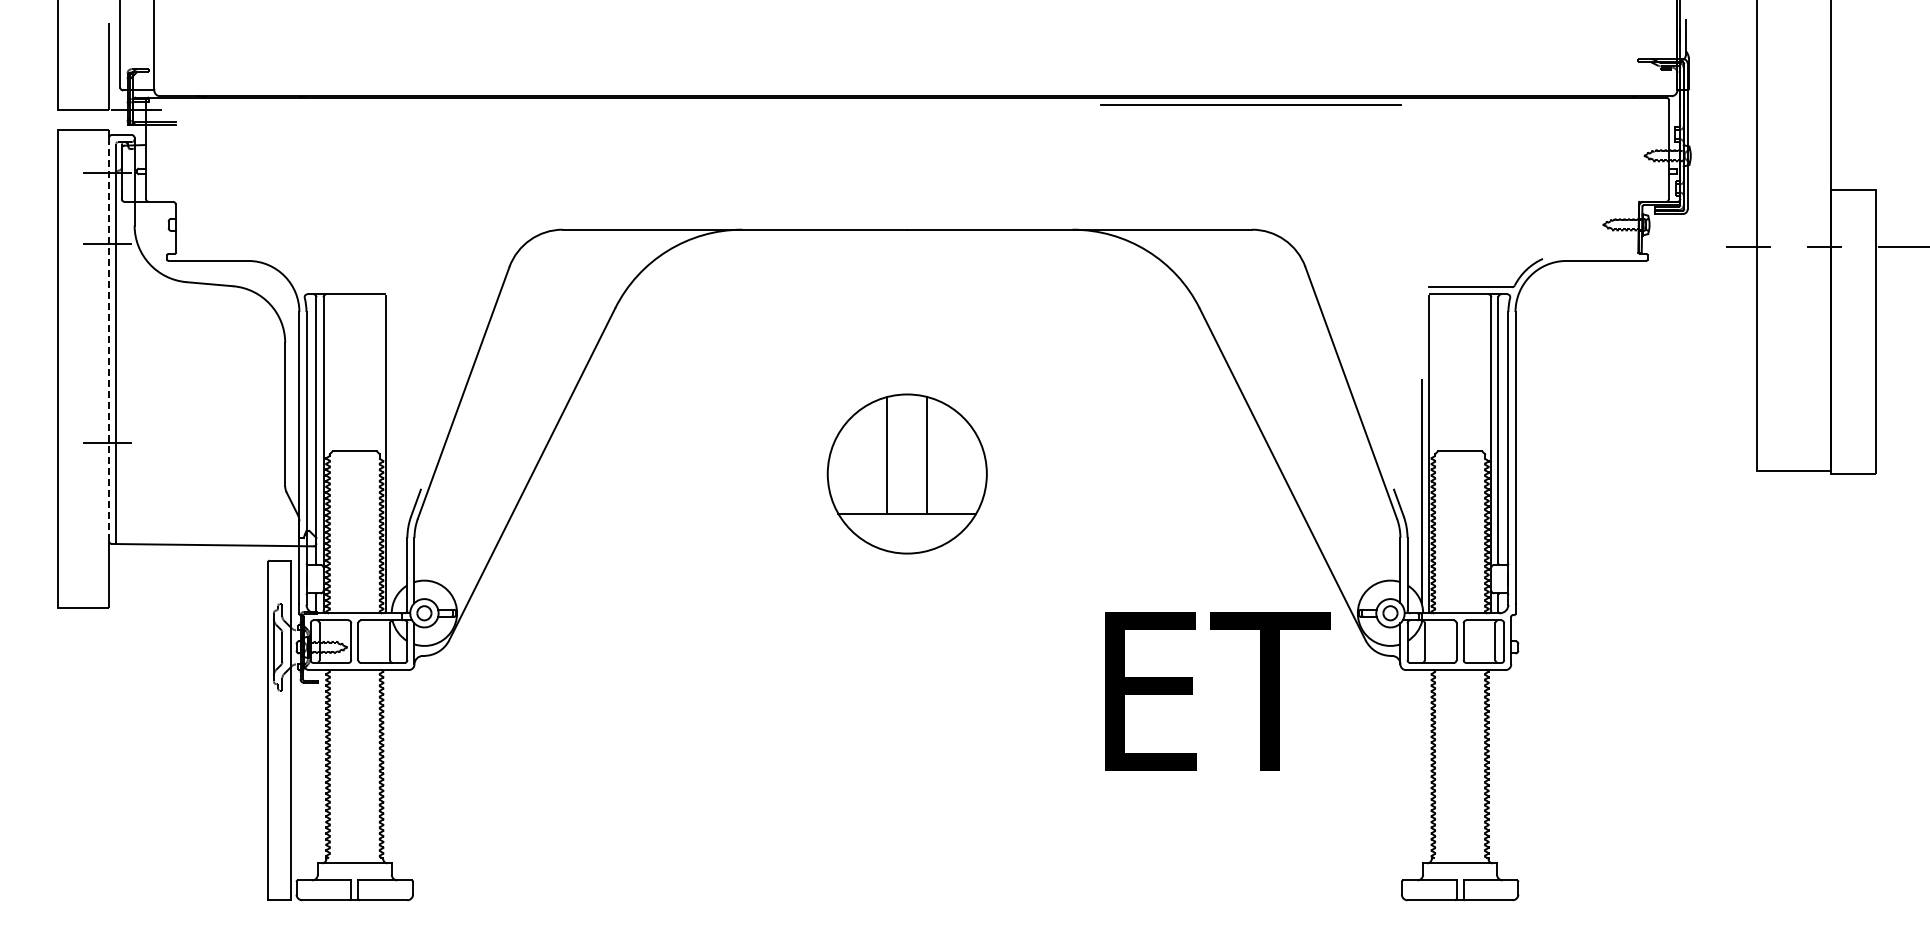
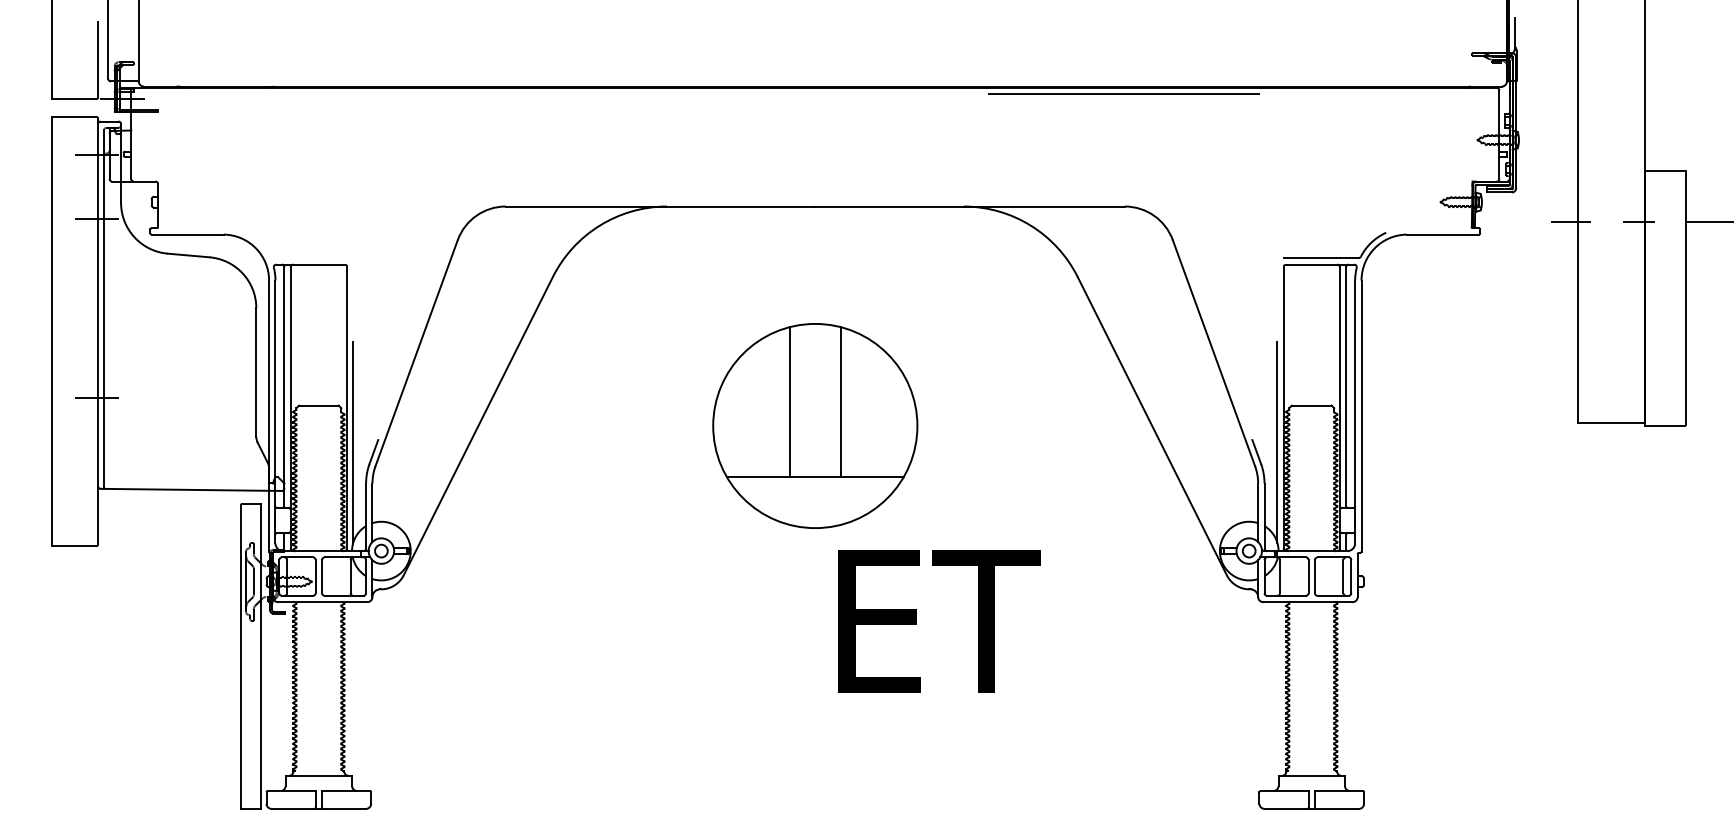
line: (109, 339) -> (98, 305), dashed -> solid
part: (906, 473) -> (814, 425), size x1.43
line: (393, 491) -> (353, 441), added
text: (1217, 691) -> (939, 621), moved

